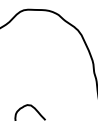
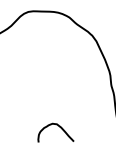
curve: (33, 108) -> (59, 127), moved

